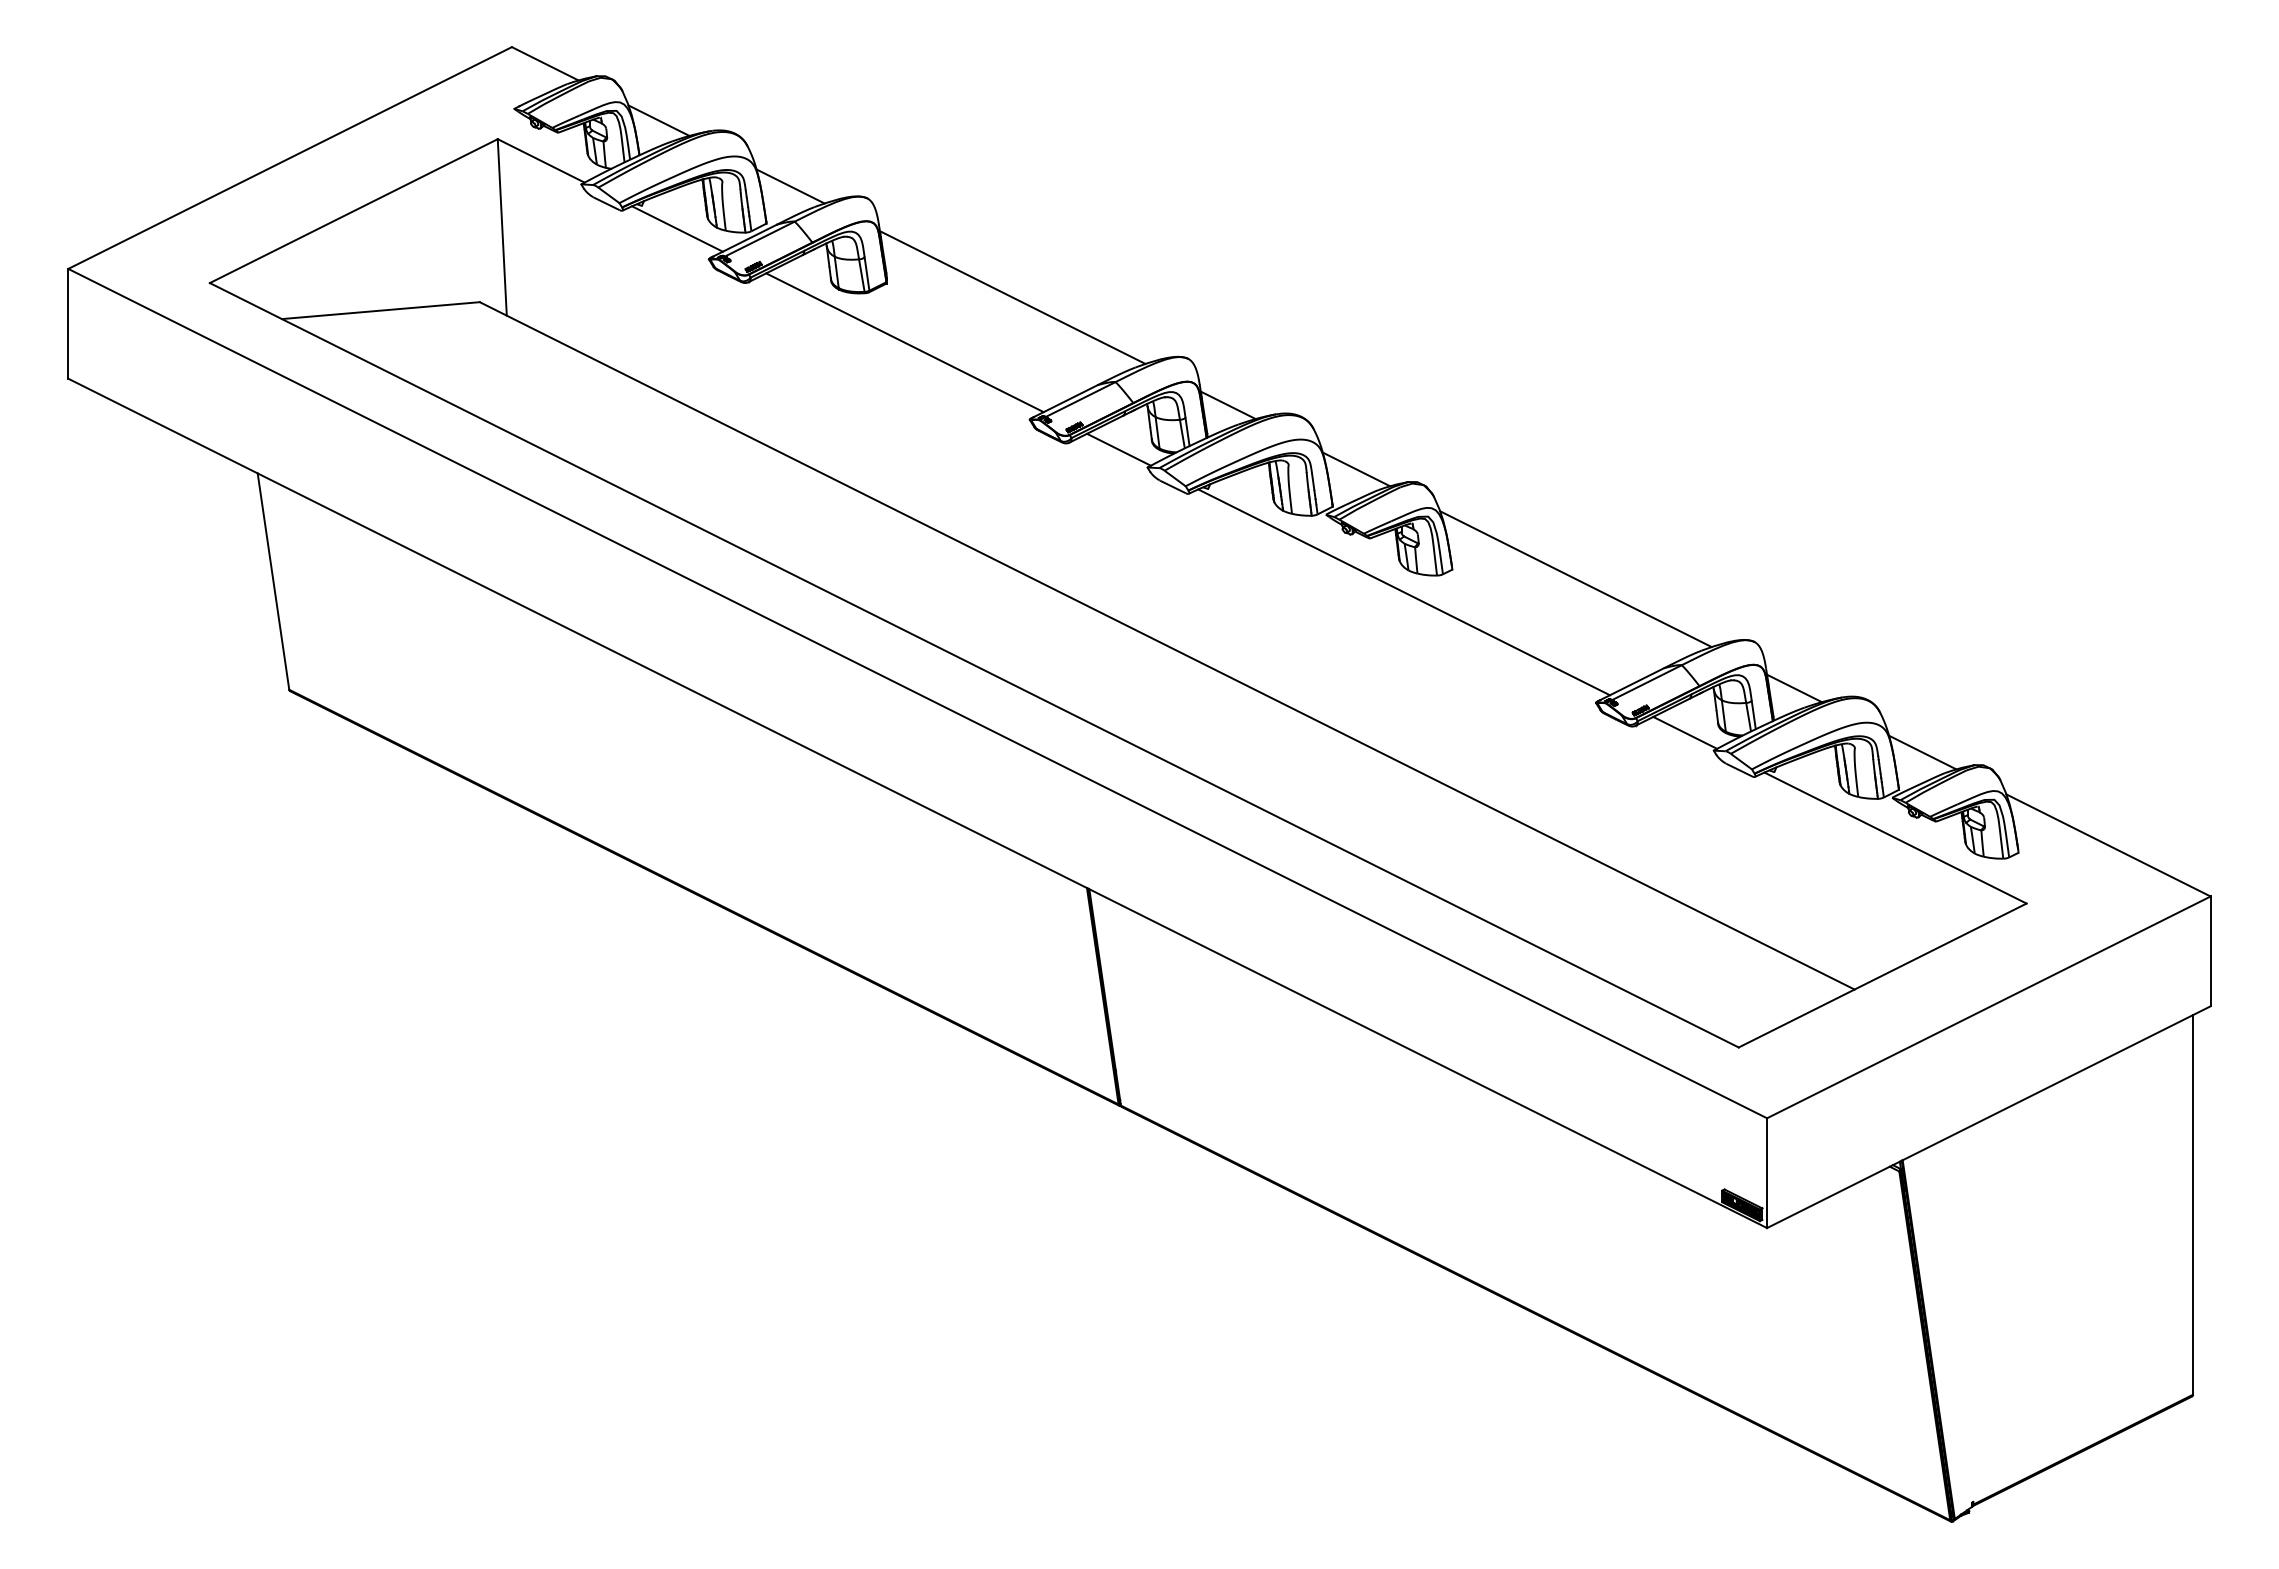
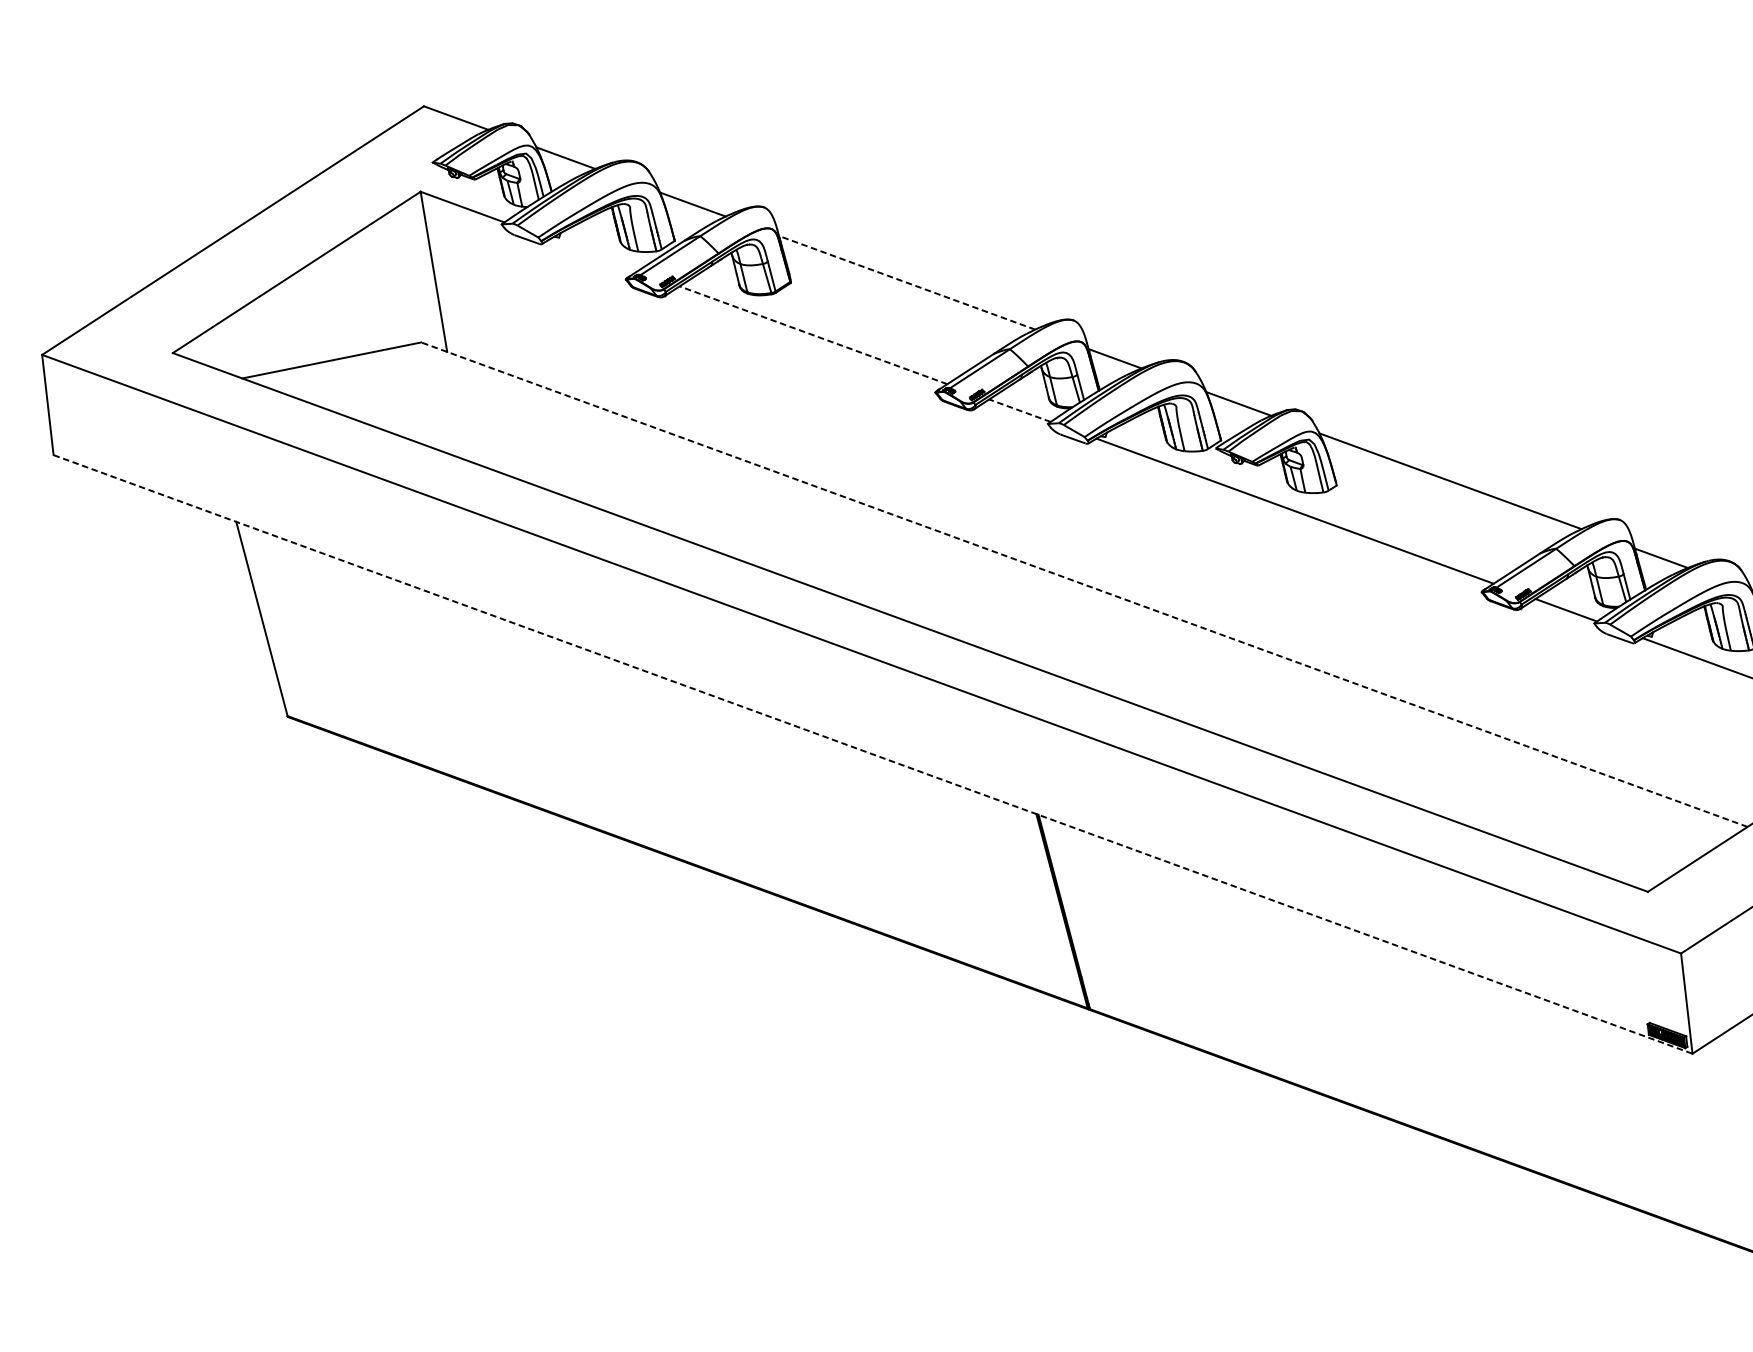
line: (677, 228) -> (593, 254), removed
line: (1012, 297) -> (906, 282), solid -> dashed
line: (904, 342) -> (813, 335), solid -> dashed
line: (1119, 449) -> (1020, 410), solid -> dashed
line: (1167, 645) -> (1084, 584), solid -> dashed
line: (917, 803) -> (872, 754), solid -> dashed

